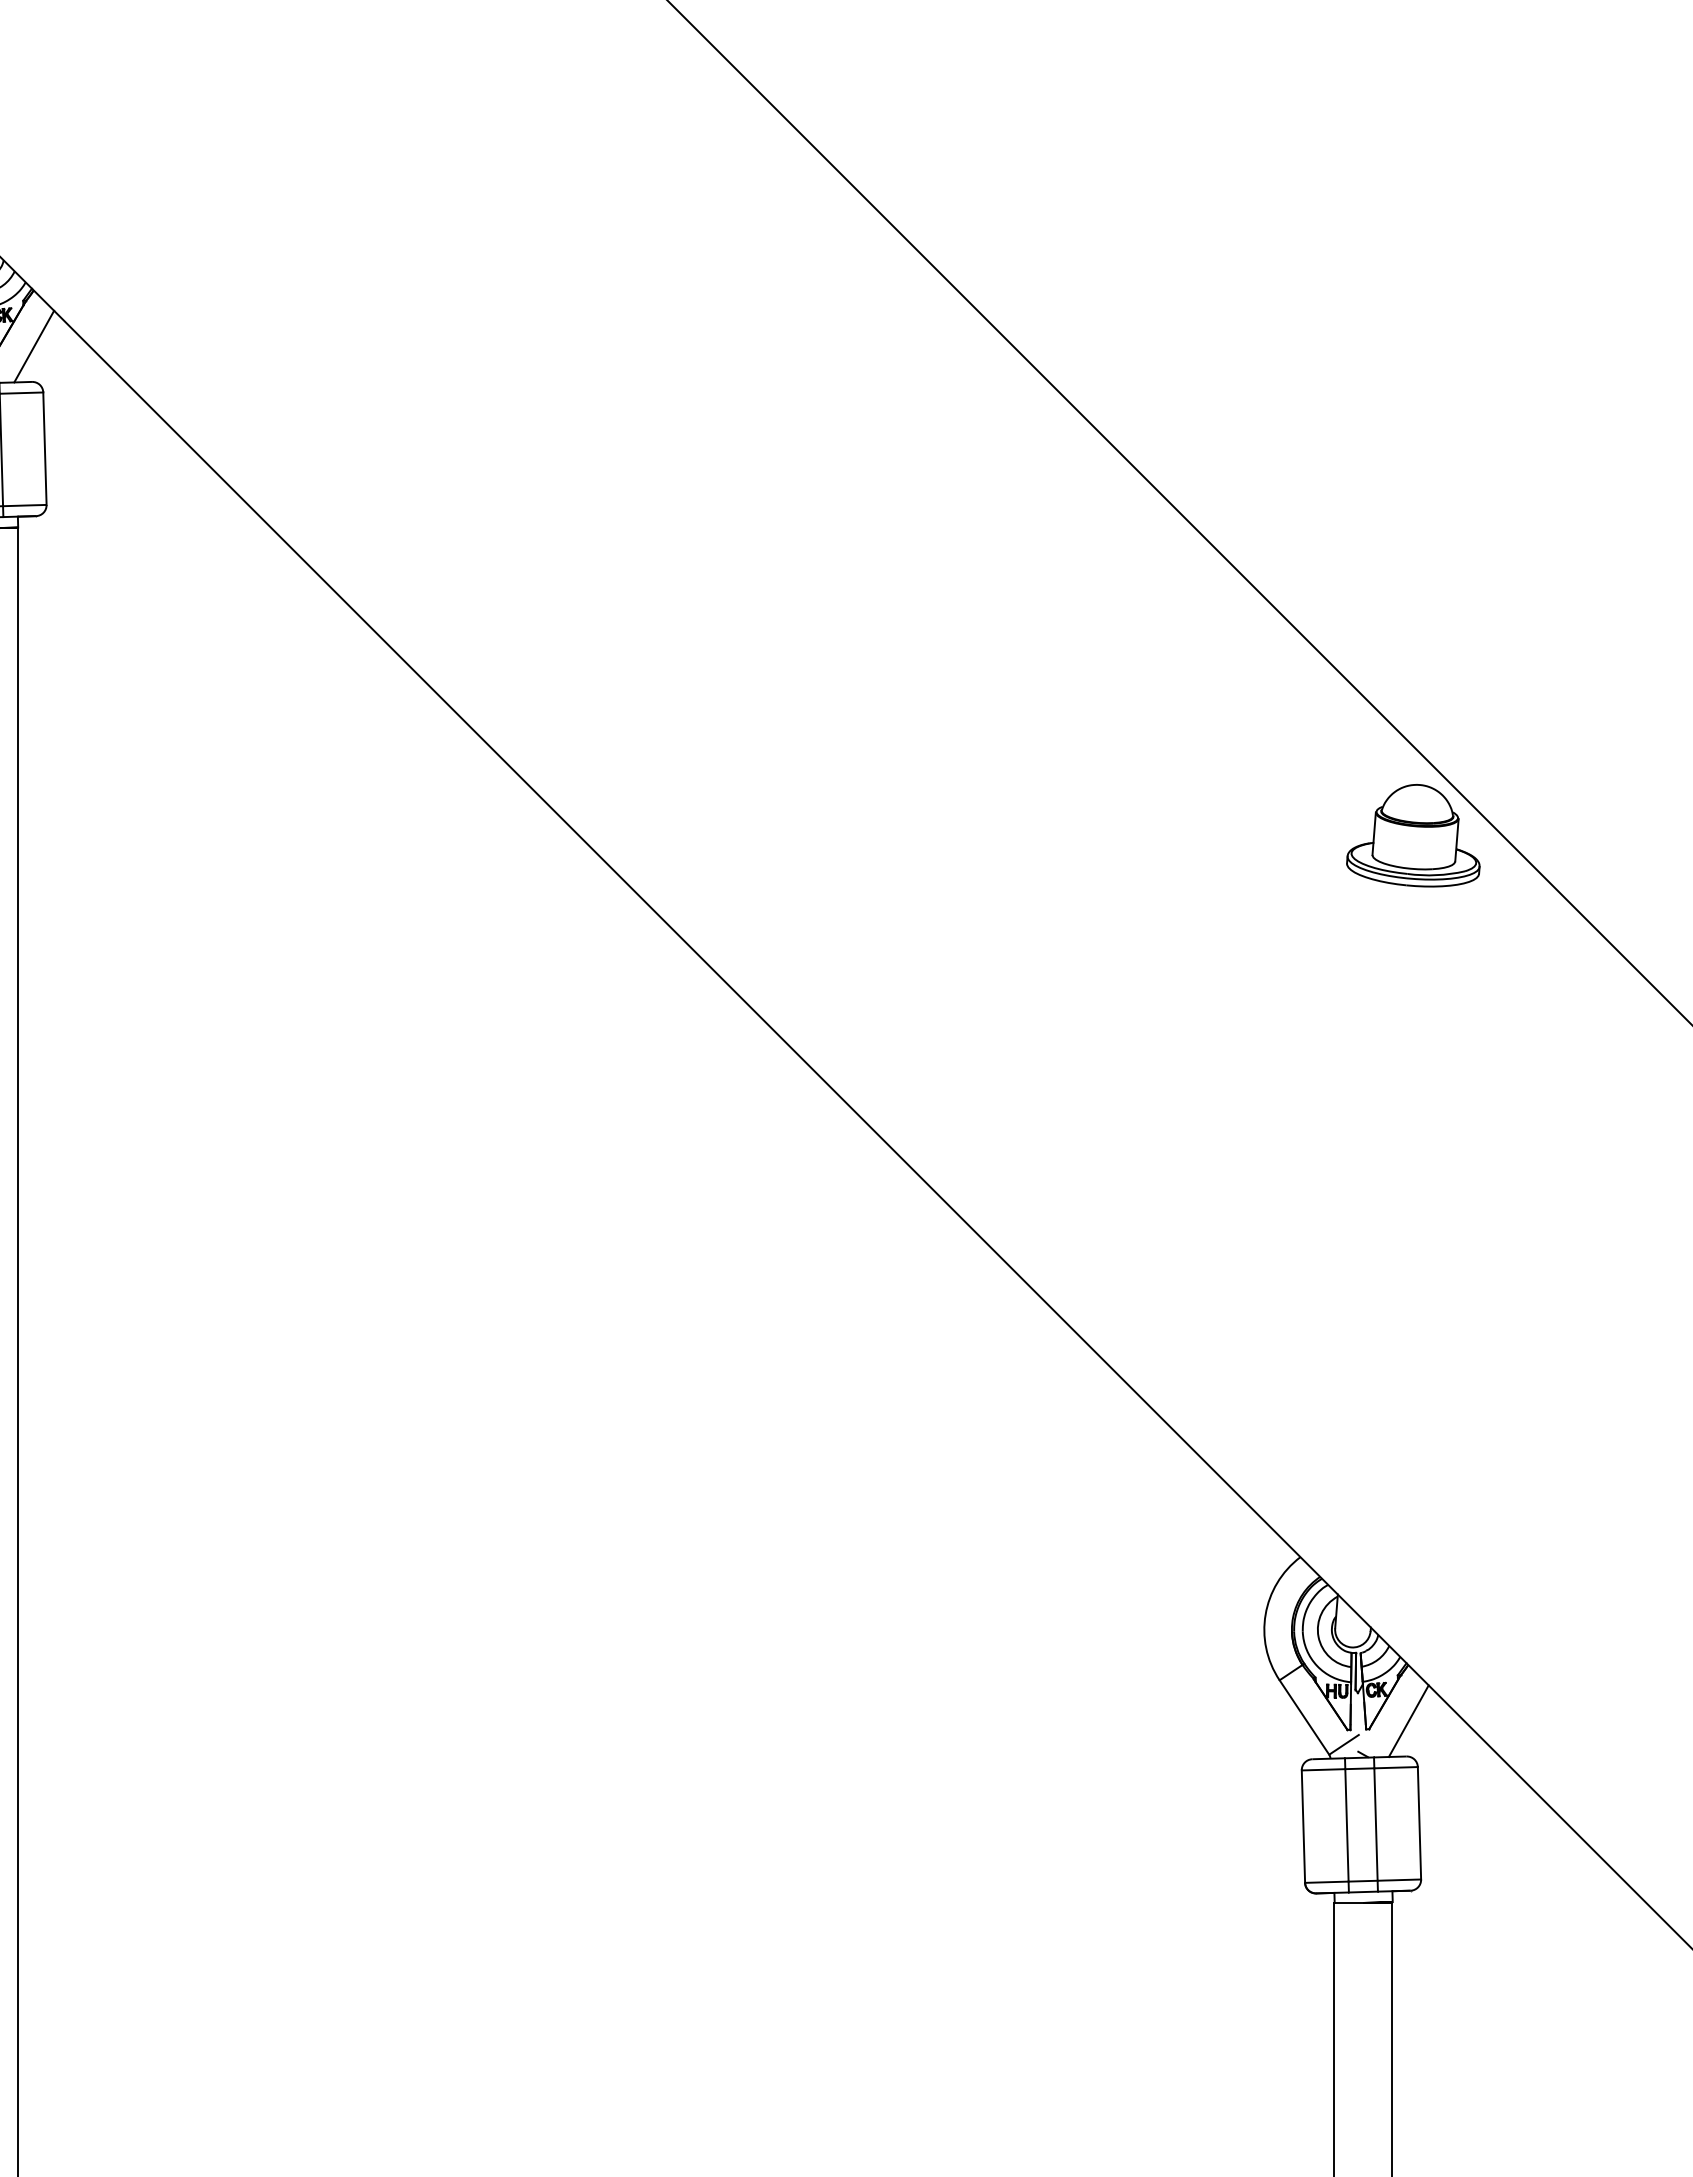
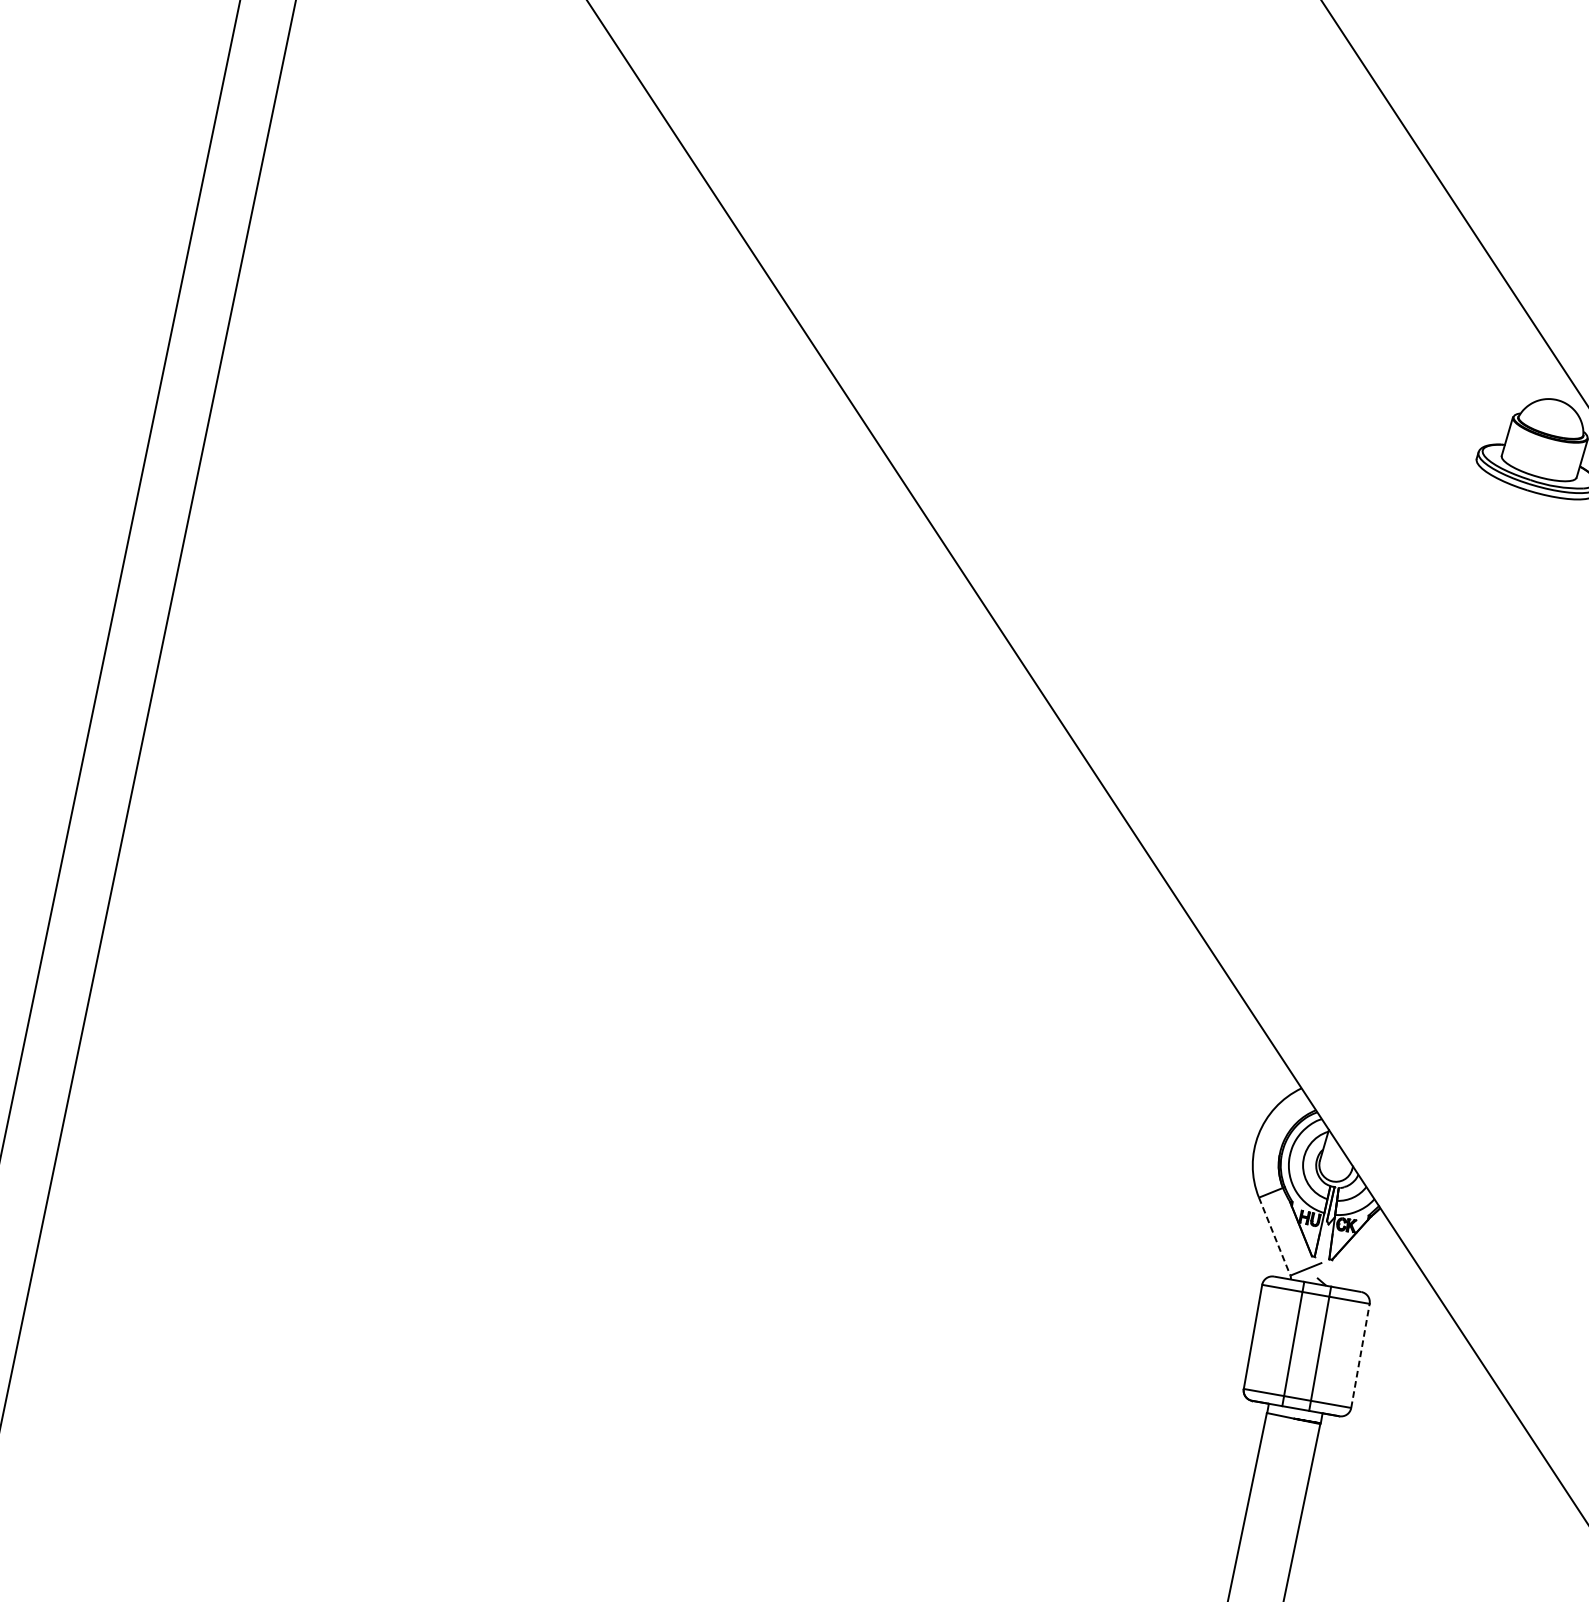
line: (1304, 1717) -> (1274, 1236), solid -> dashed
line: (1408, 1721) -> (1369, 1260), removed
line: (1419, 1822) -> (1360, 1355), solid -> dashed

